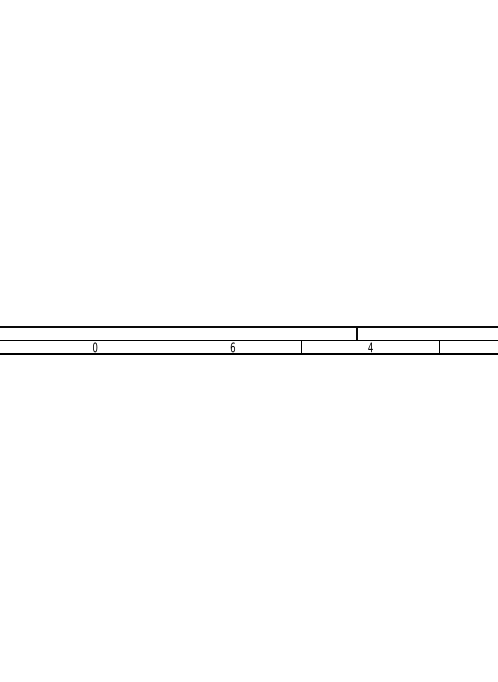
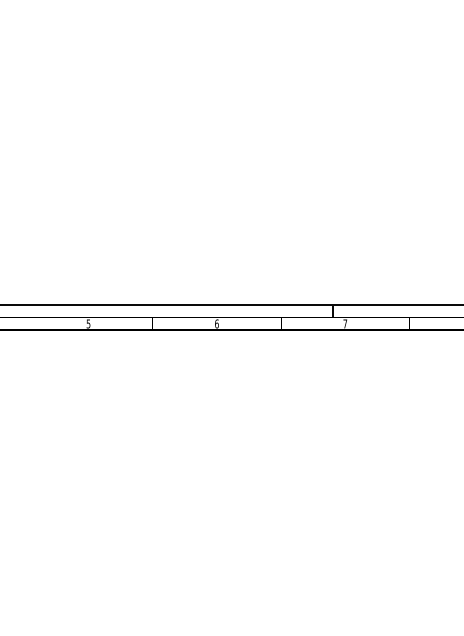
text: (95, 347) -> (88, 324), 0 -> 5
text: (370, 347) -> (345, 324), 4 -> 7

